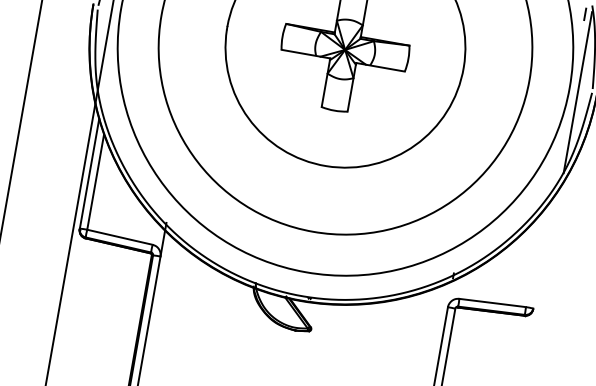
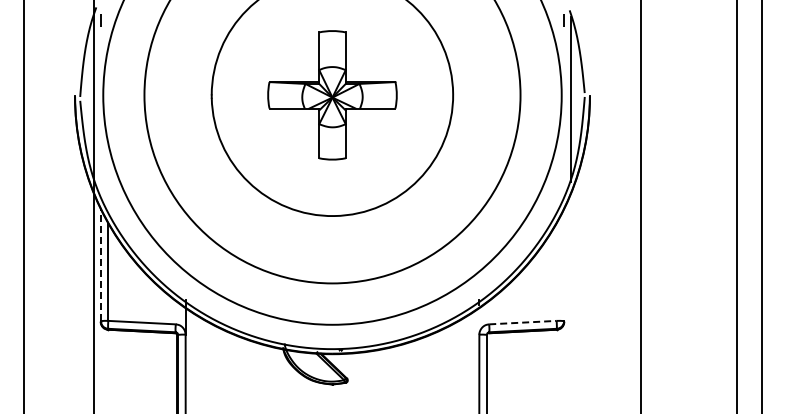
line: (89, 173) -> (100, 264), solid -> dashed
line: (492, 302) -> (522, 322), solid -> dashed

